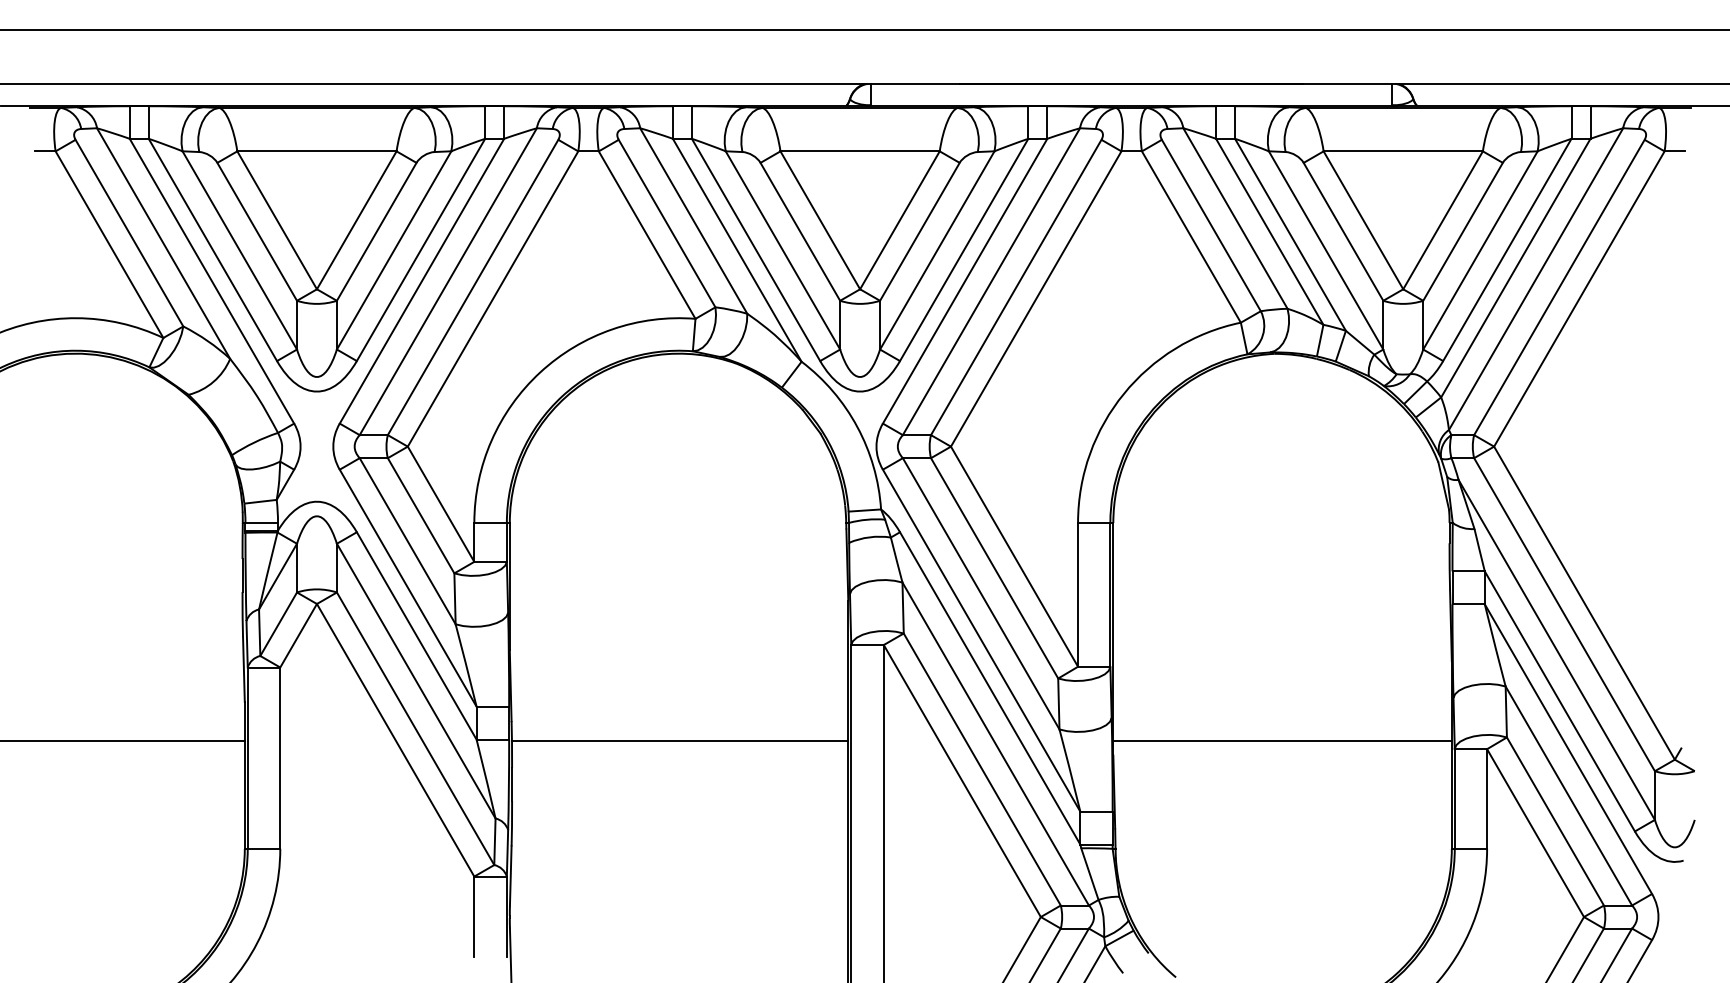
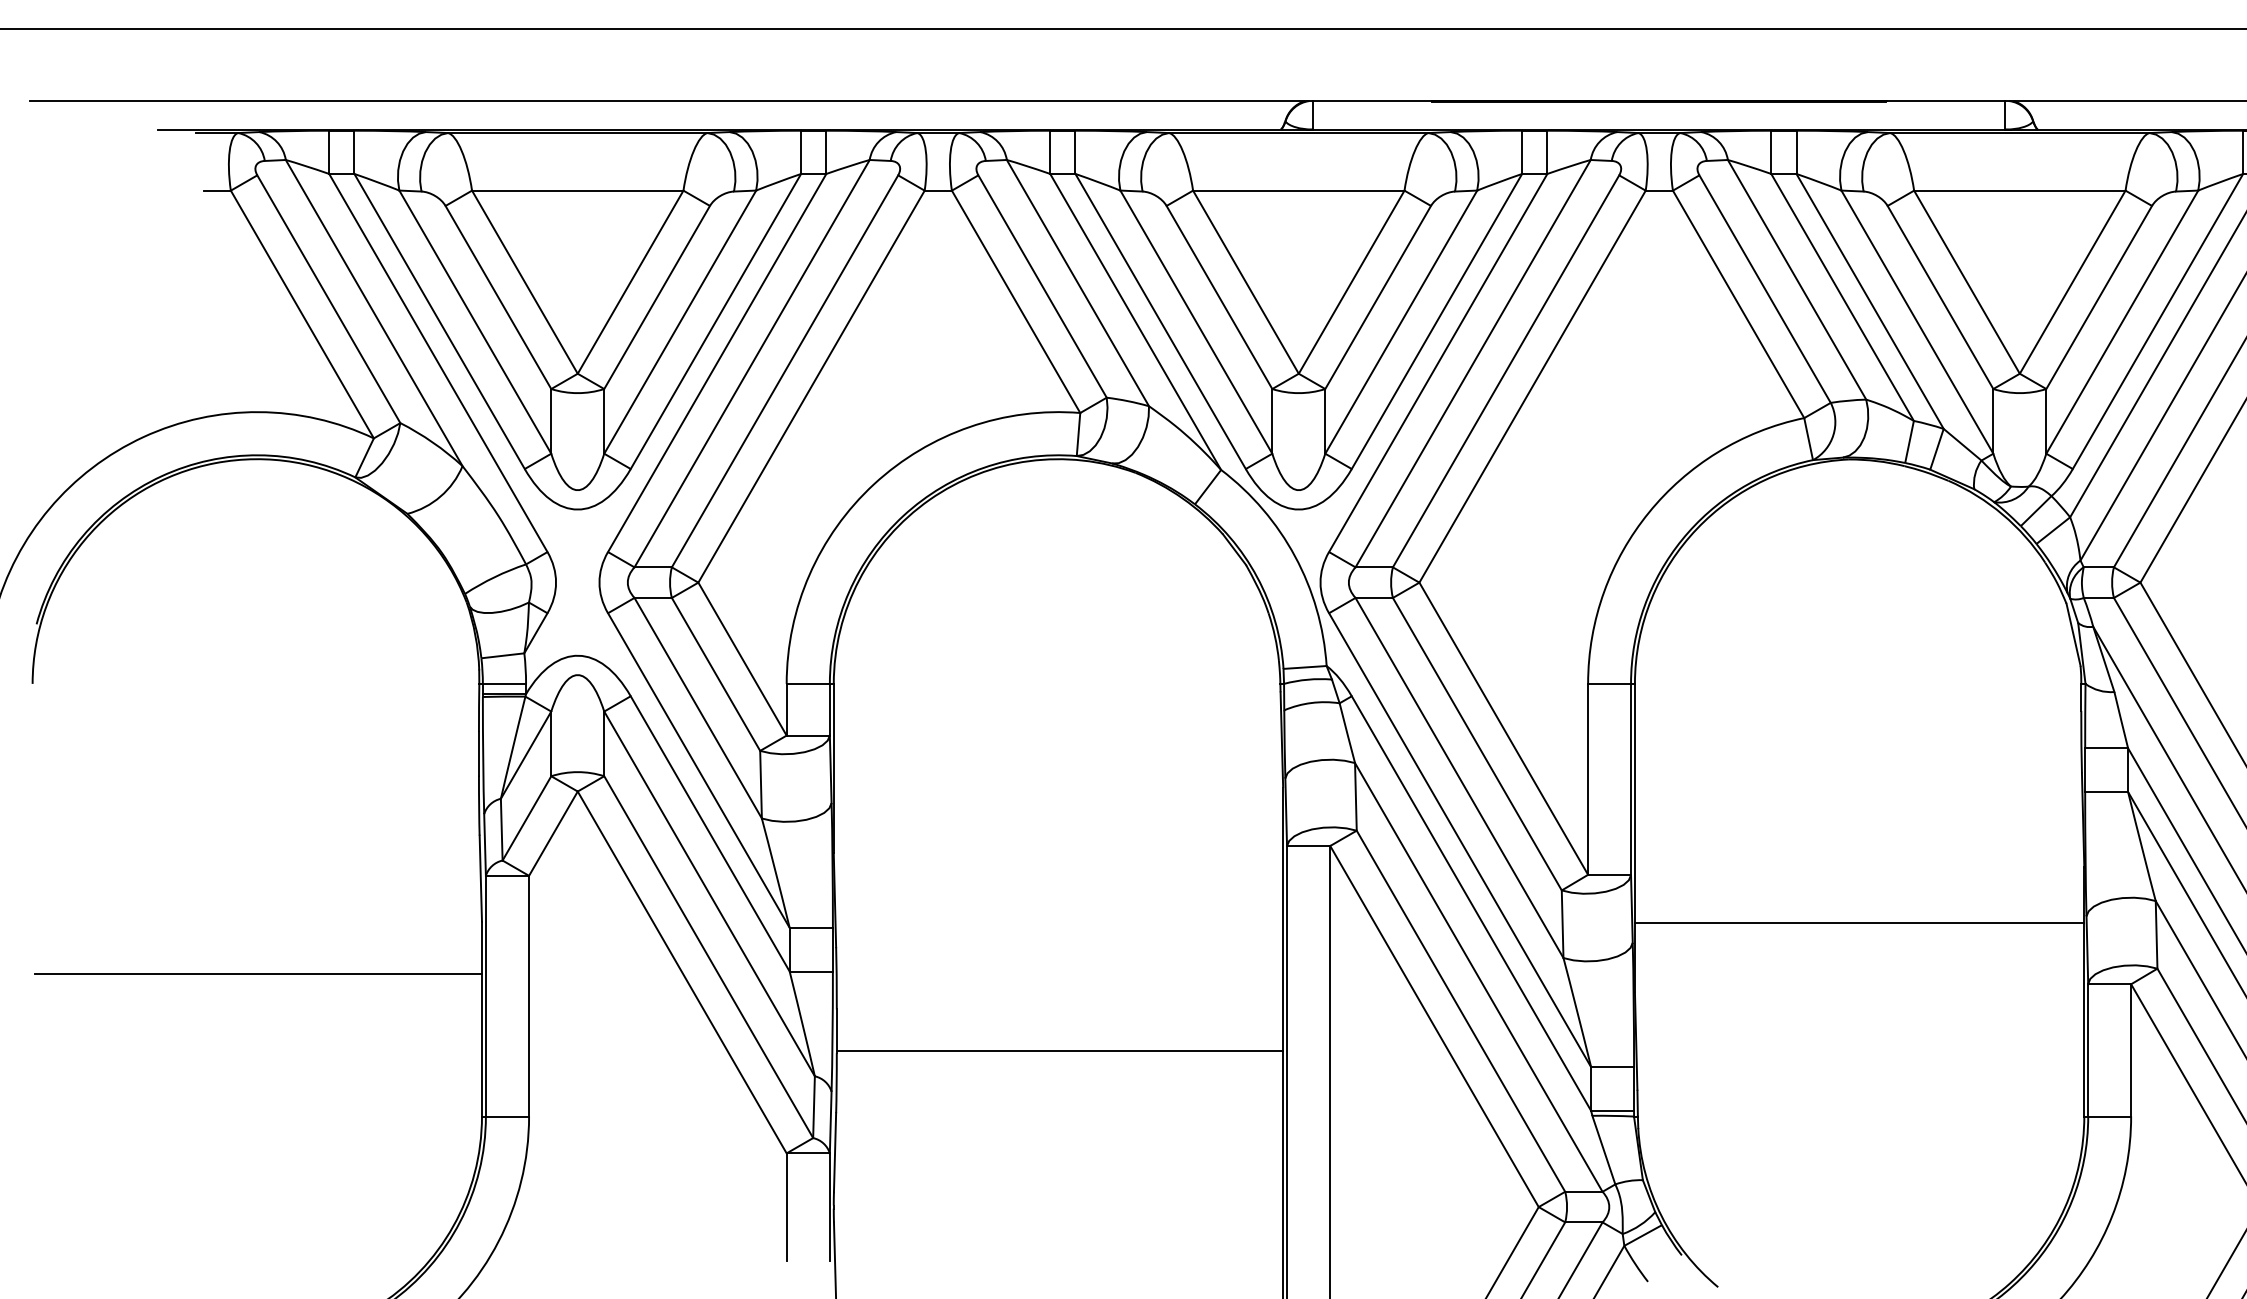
line: (679, 741) -> (1059, 1051), moved
line: (1282, 741) -> (1859, 923), moved

